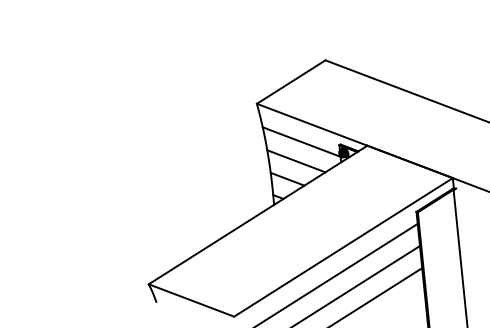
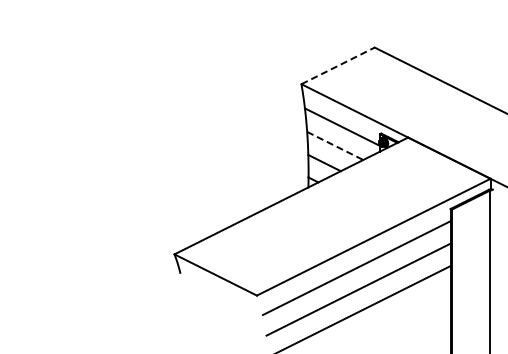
line: (291, 81) -> (338, 65), solid -> dashed
line: (296, 161) -> (335, 146), solid -> dashed

